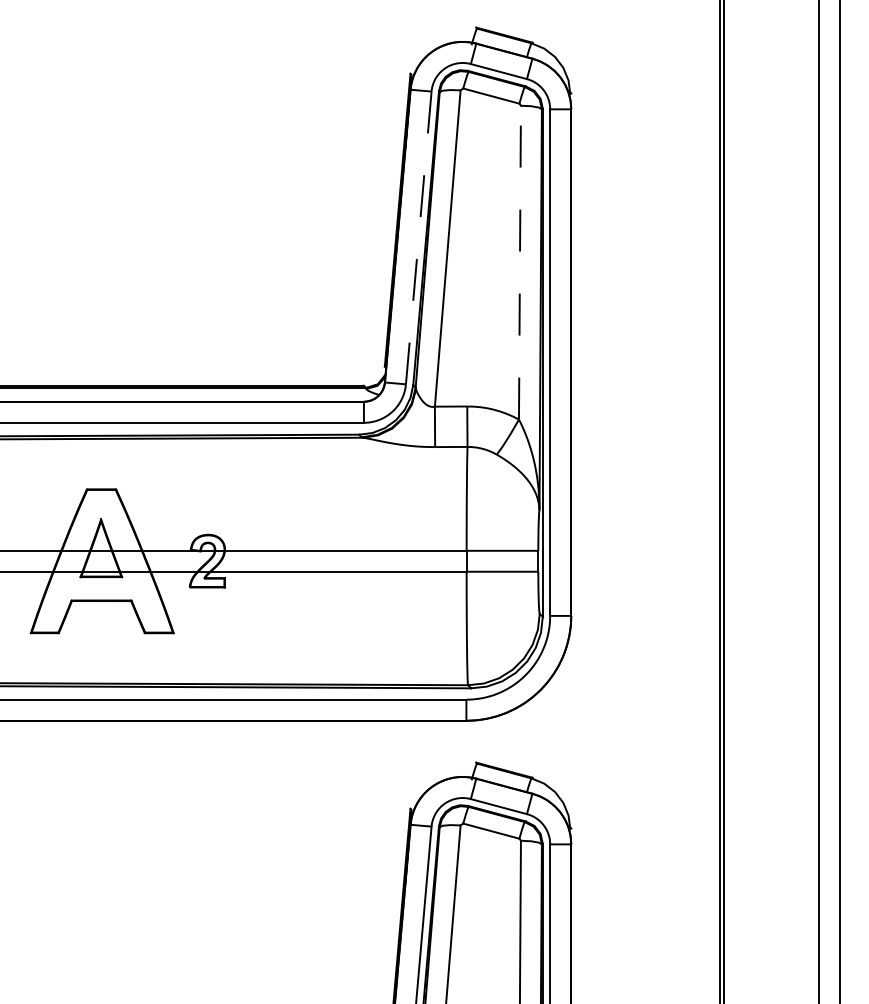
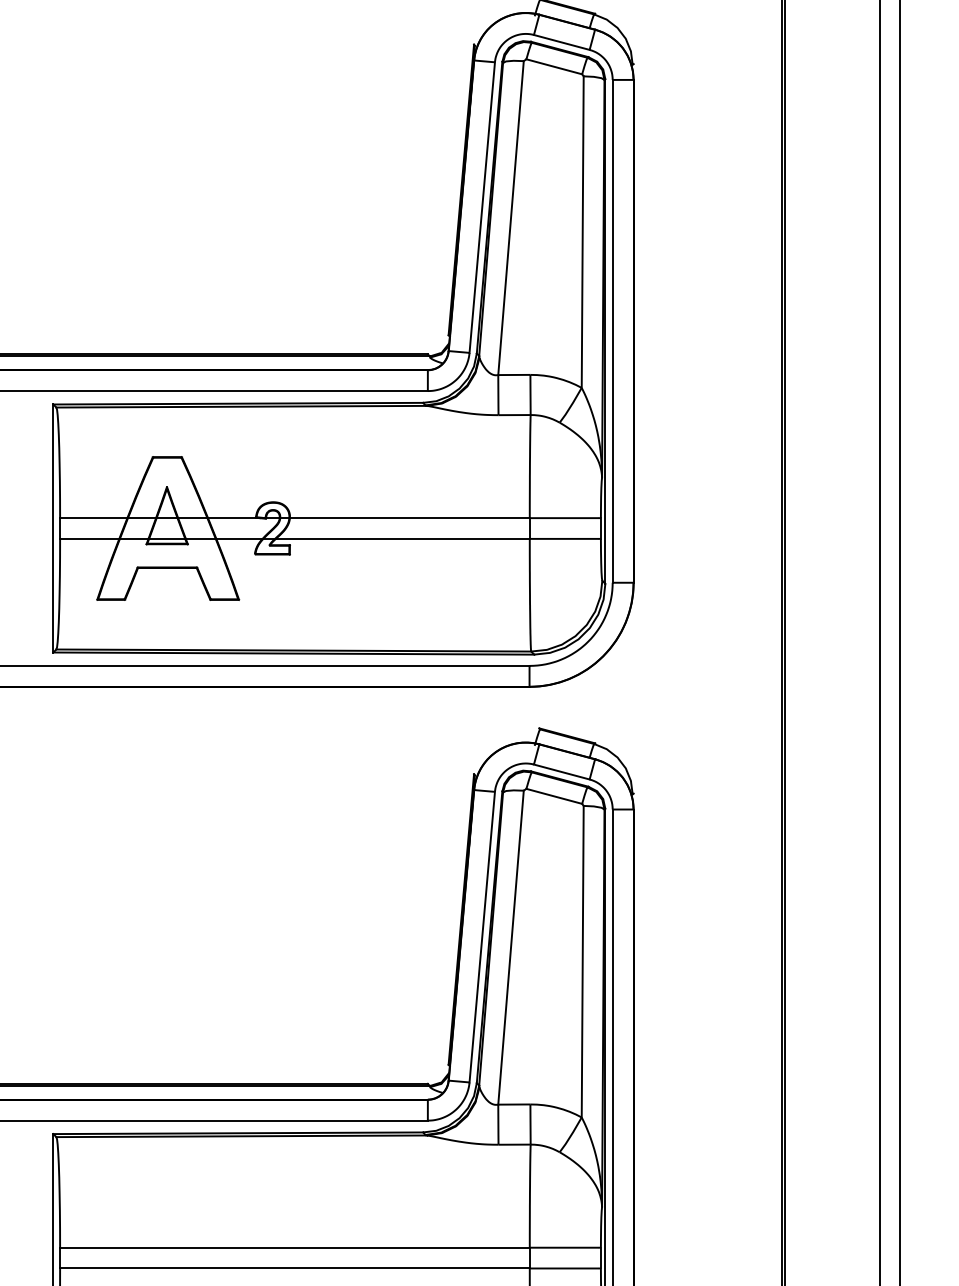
line: (419, 237) -> (482, 207), dashed -> solid
line: (519, 263) -> (582, 232), dashed -> solid

